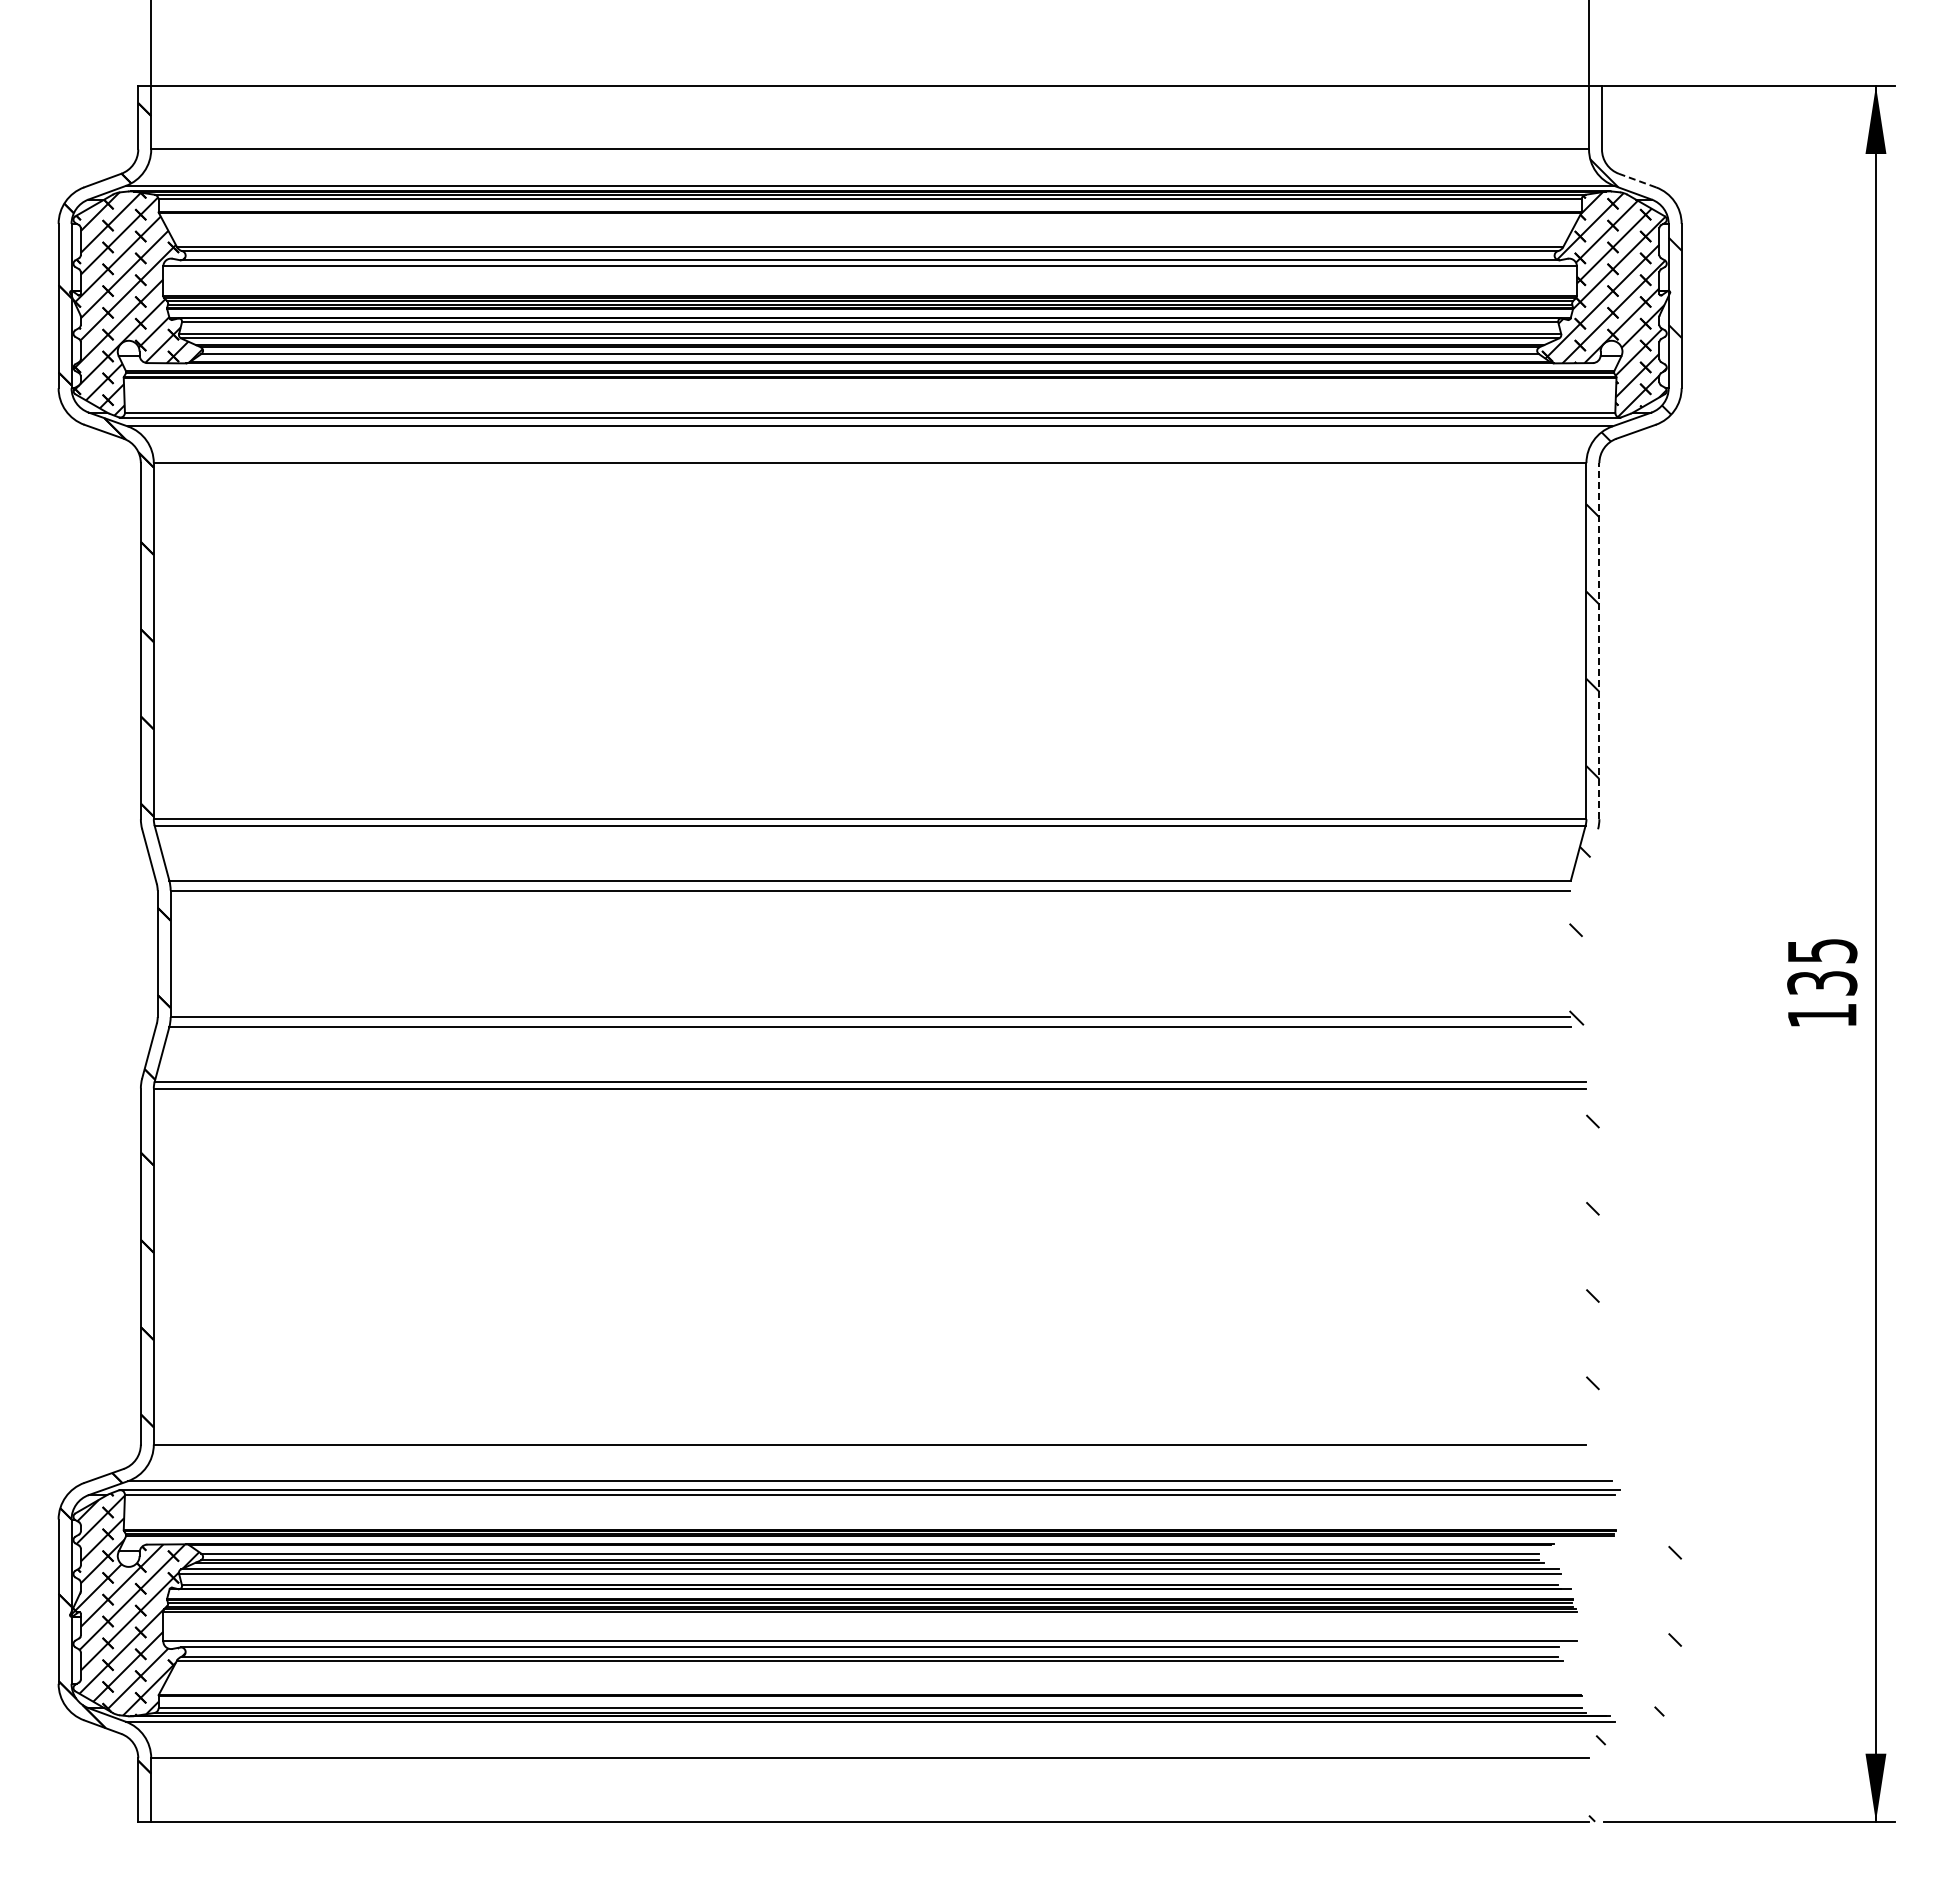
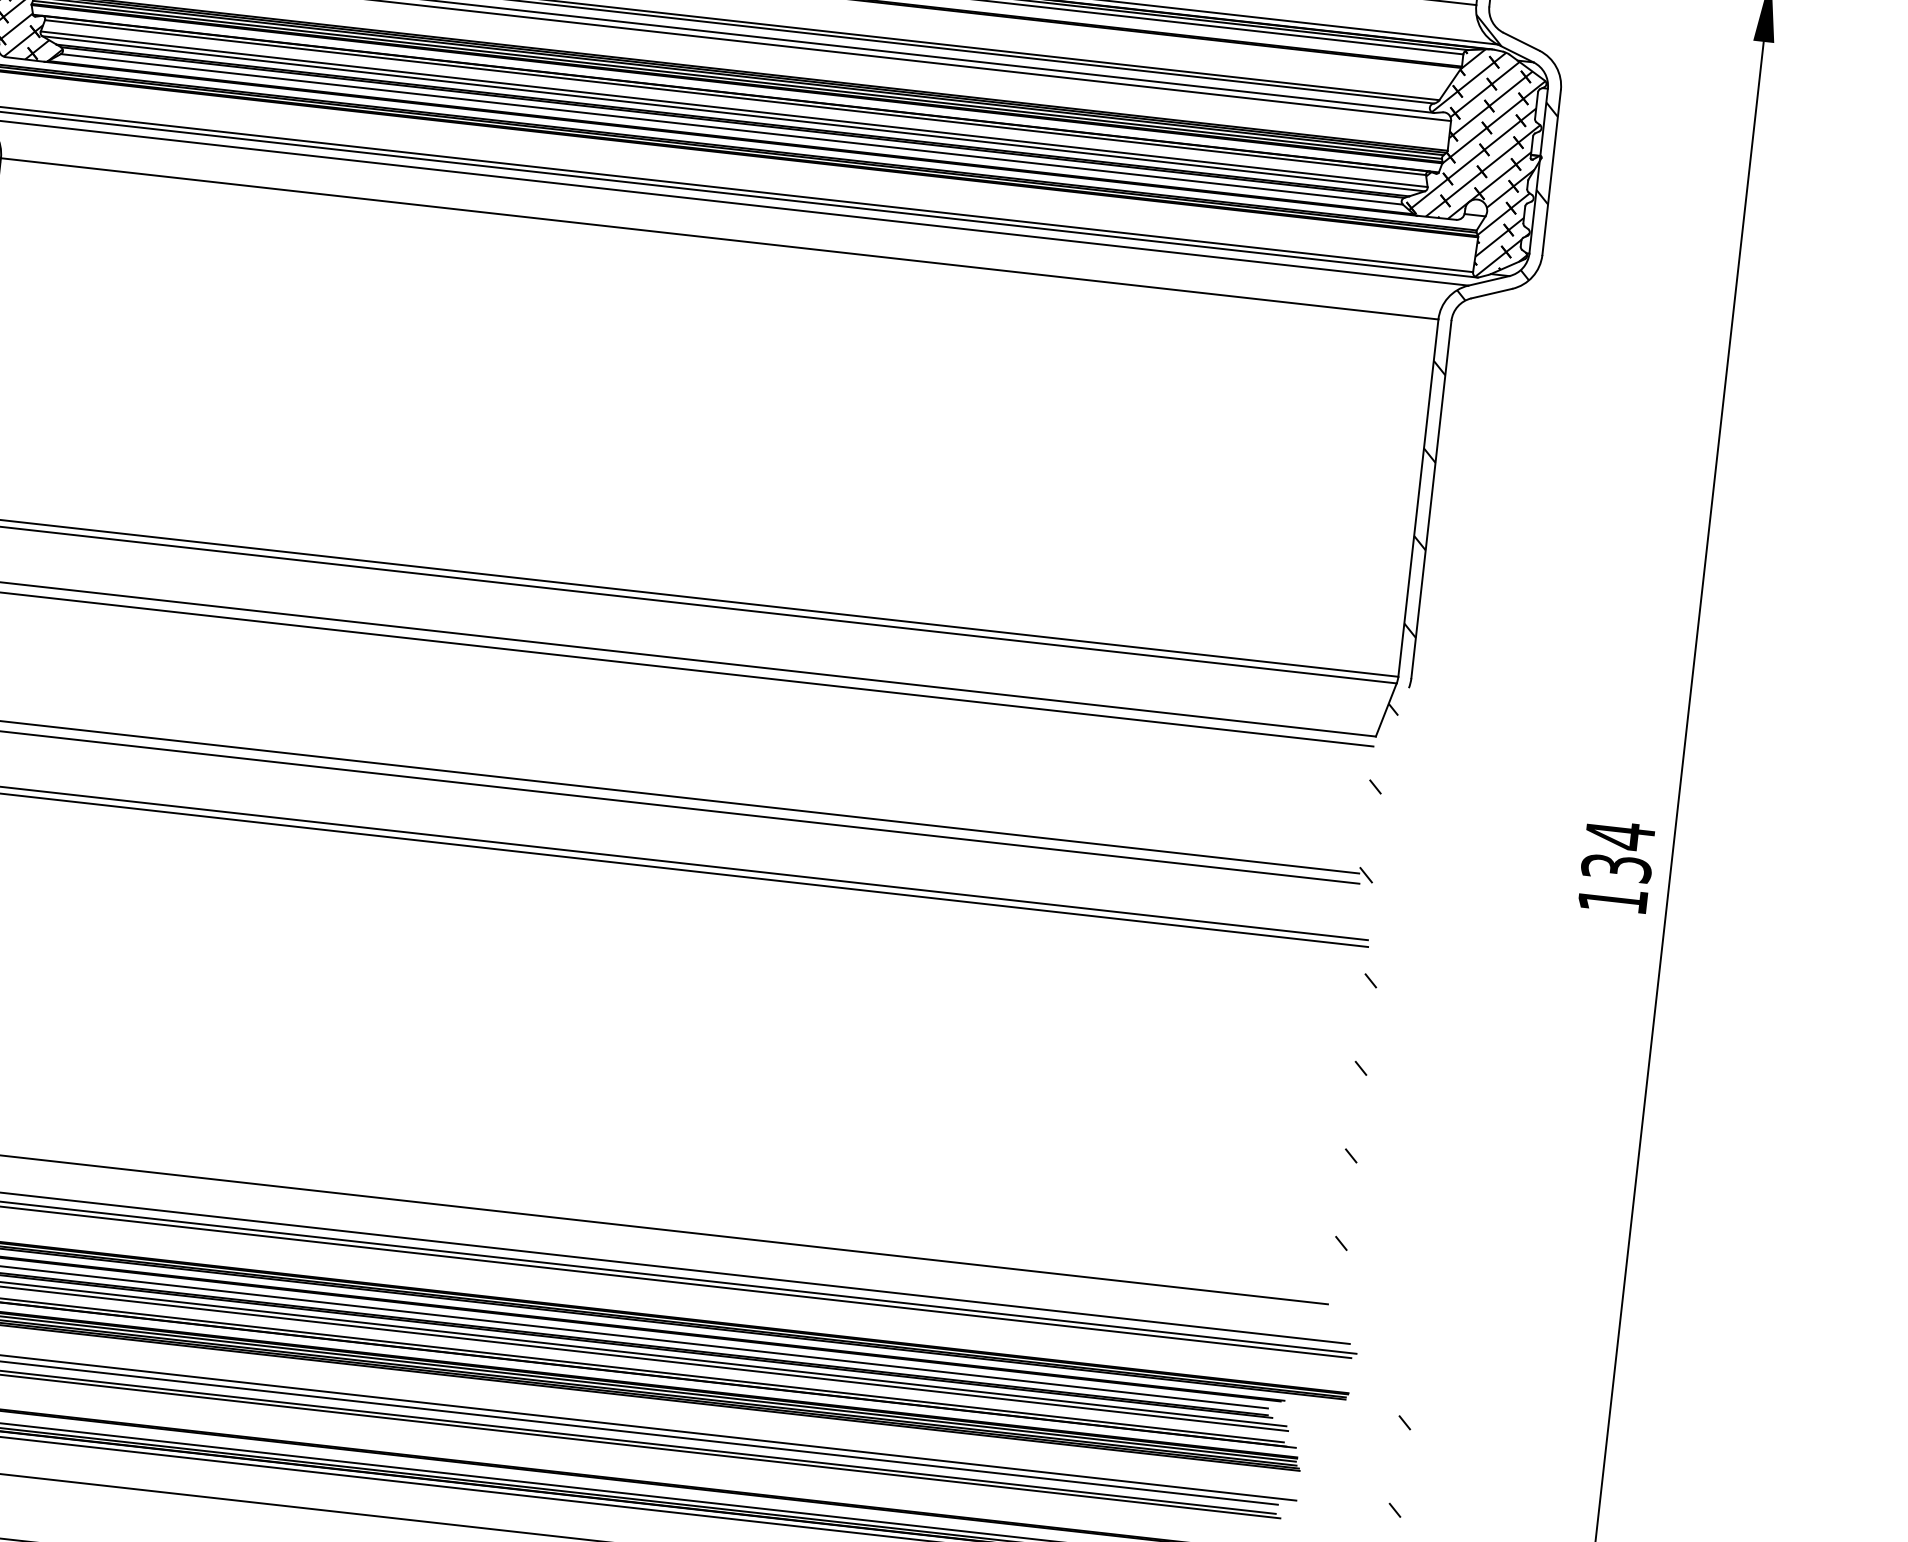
line: (1637, 180) -> (1521, 41), dashed -> solid
line: (1599, 640) -> (1431, 498), dashed -> solid
text: (1822, 950) -> (1620, 835), 135 -> 134

